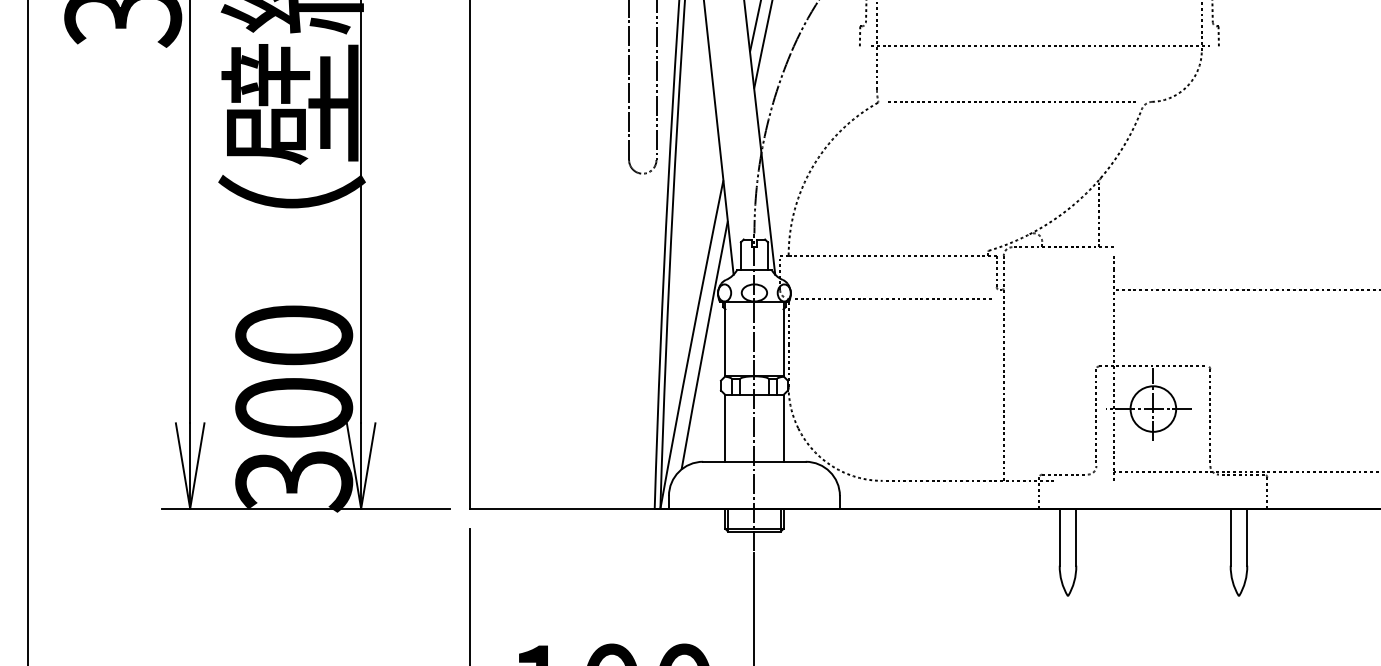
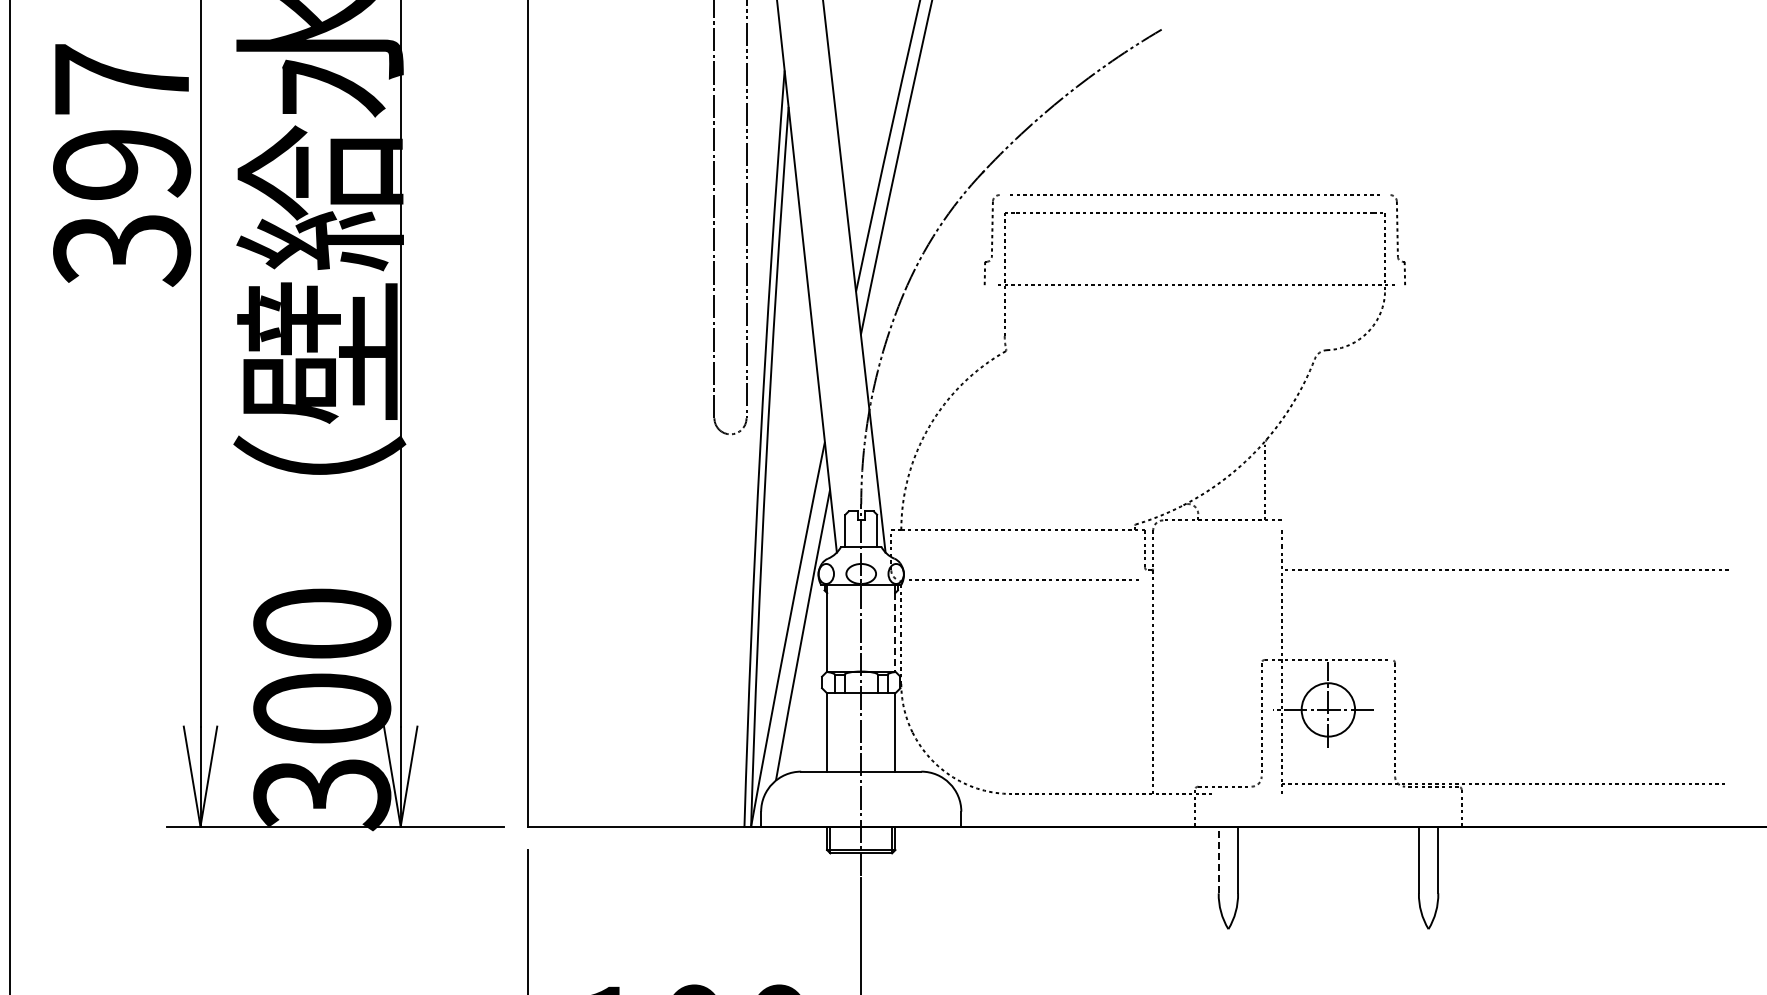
line: (1010, 101) -> (1160, 349), removed
line: (783, 342) -> (895, 632), solid -> dashed
line: (1059, 536) -> (1218, 859), solid -> dashed

